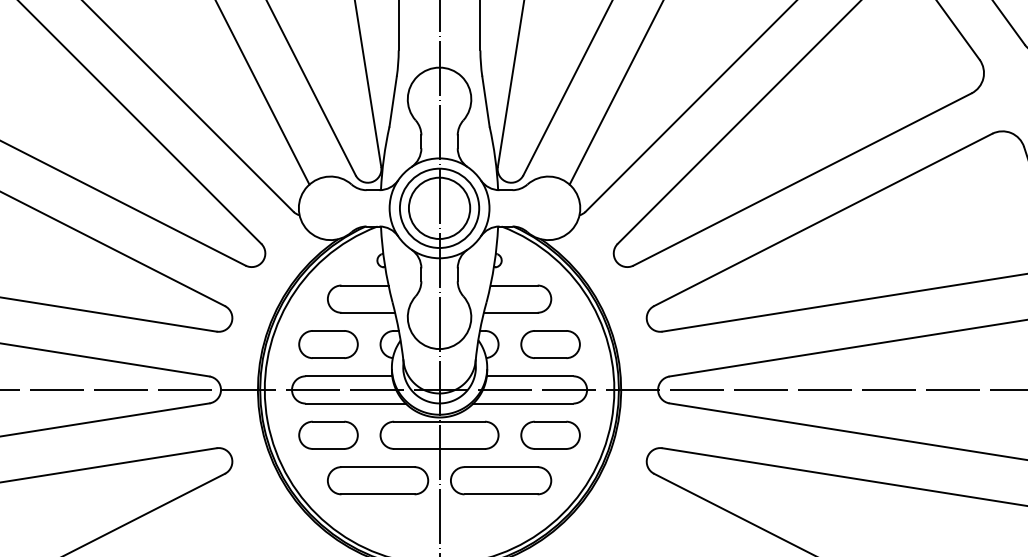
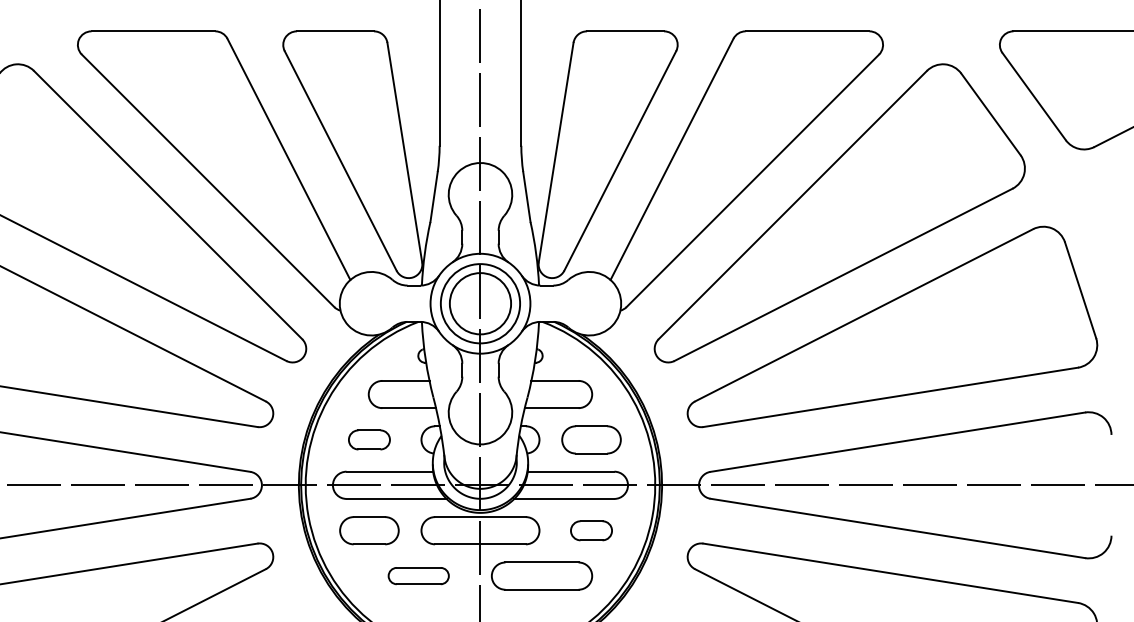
part: (328, 344) -> (369, 439), size x0.7
part: (550, 435) -> (591, 530), size x0.7
part: (377, 480) -> (418, 575), size x0.6

